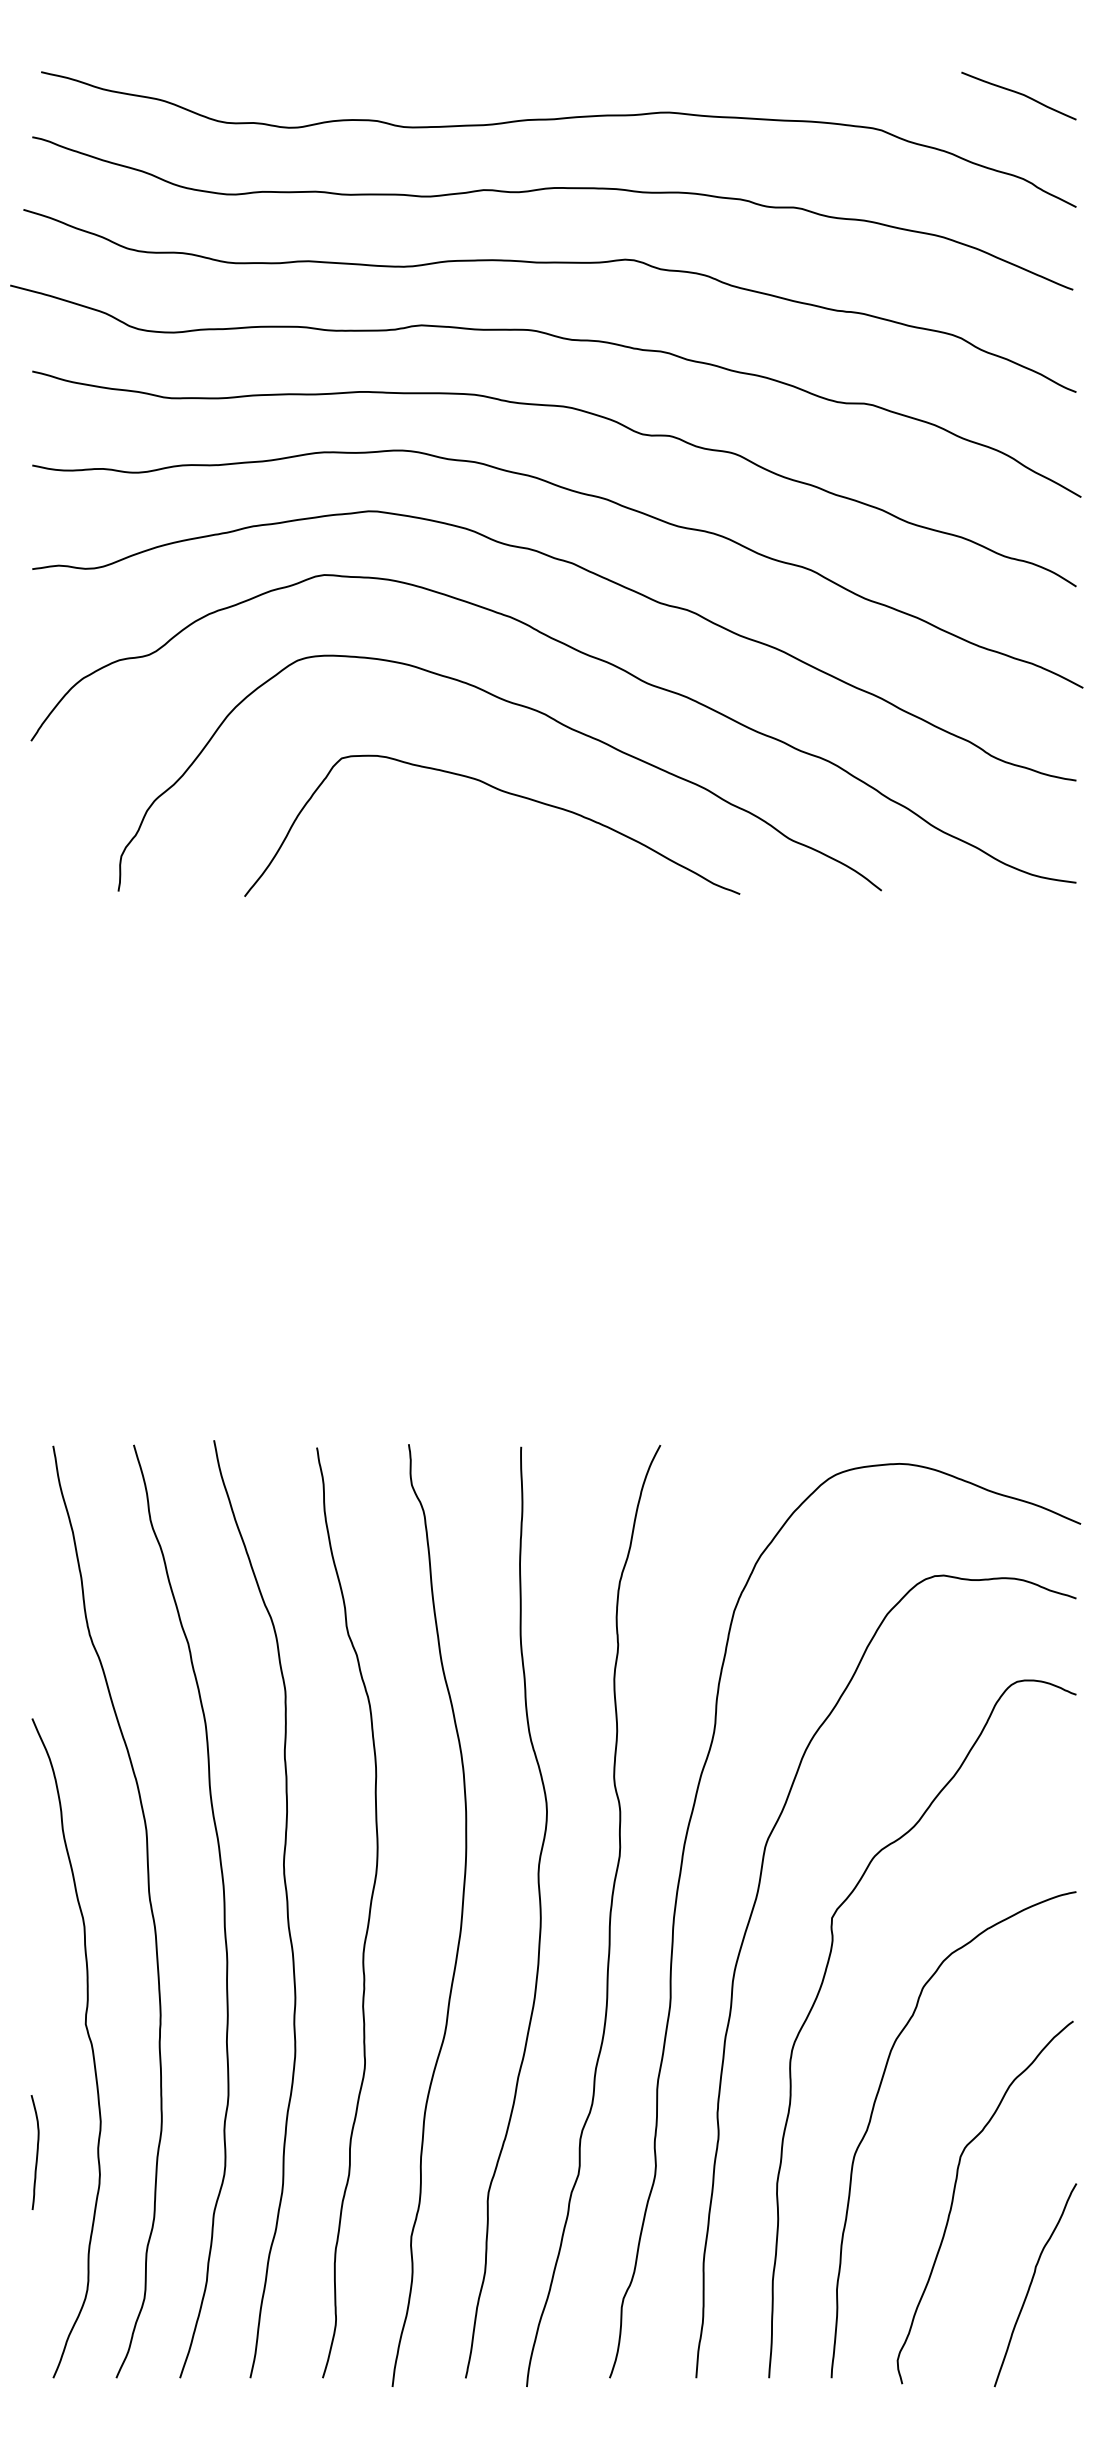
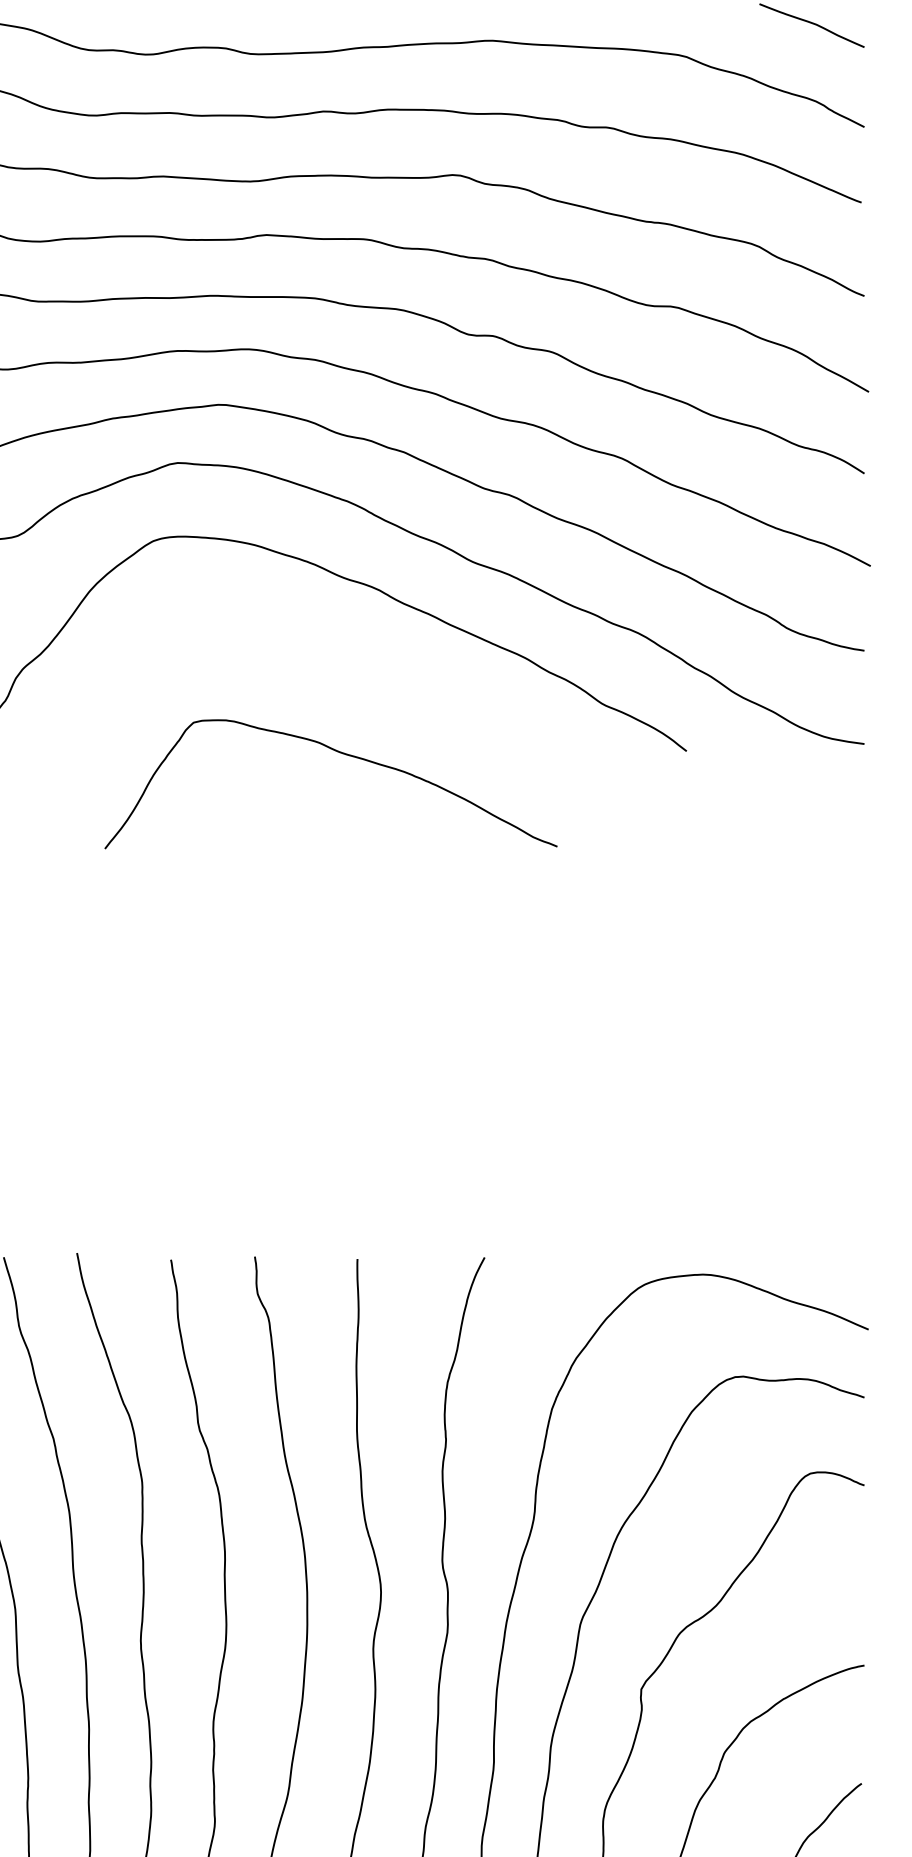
curve: (503, 792) -> (341, 753), moved

